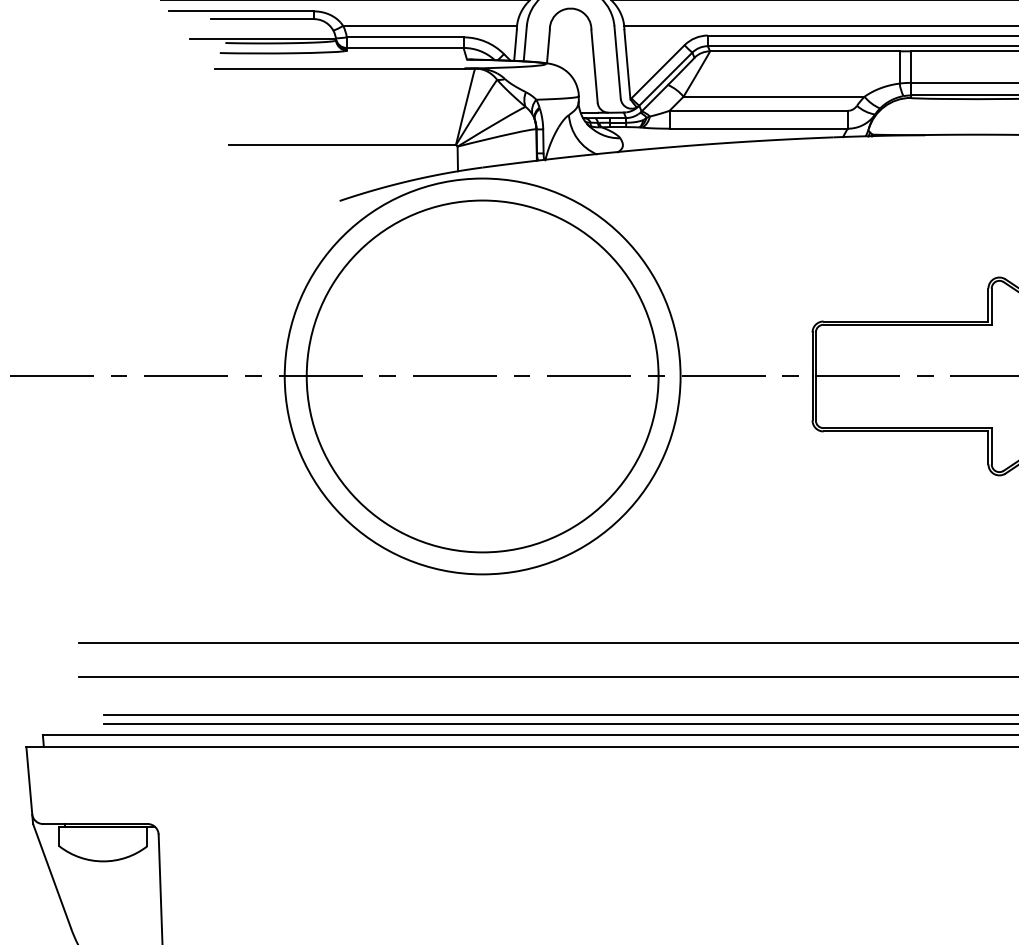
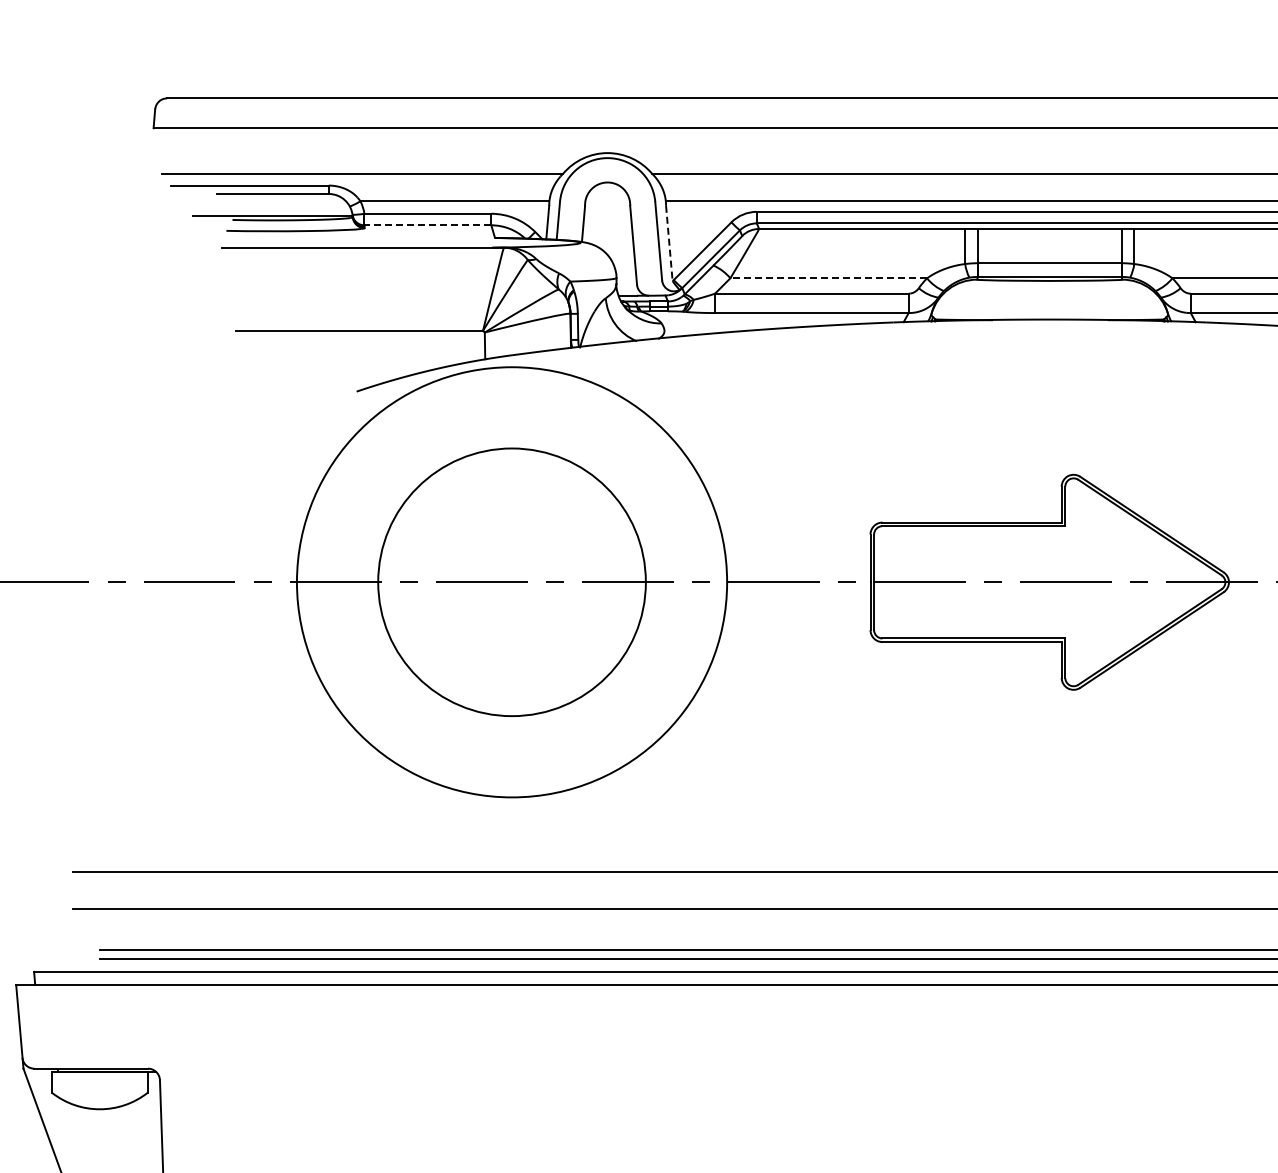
line: (404, 48) -> (427, 225), solid -> dashed
line: (627, 64) -> (669, 243), solid -> dashed
line: (773, 96) -> (828, 278), solid -> dashed
circle: (482, 376) -> (511, 582), size x0.7

